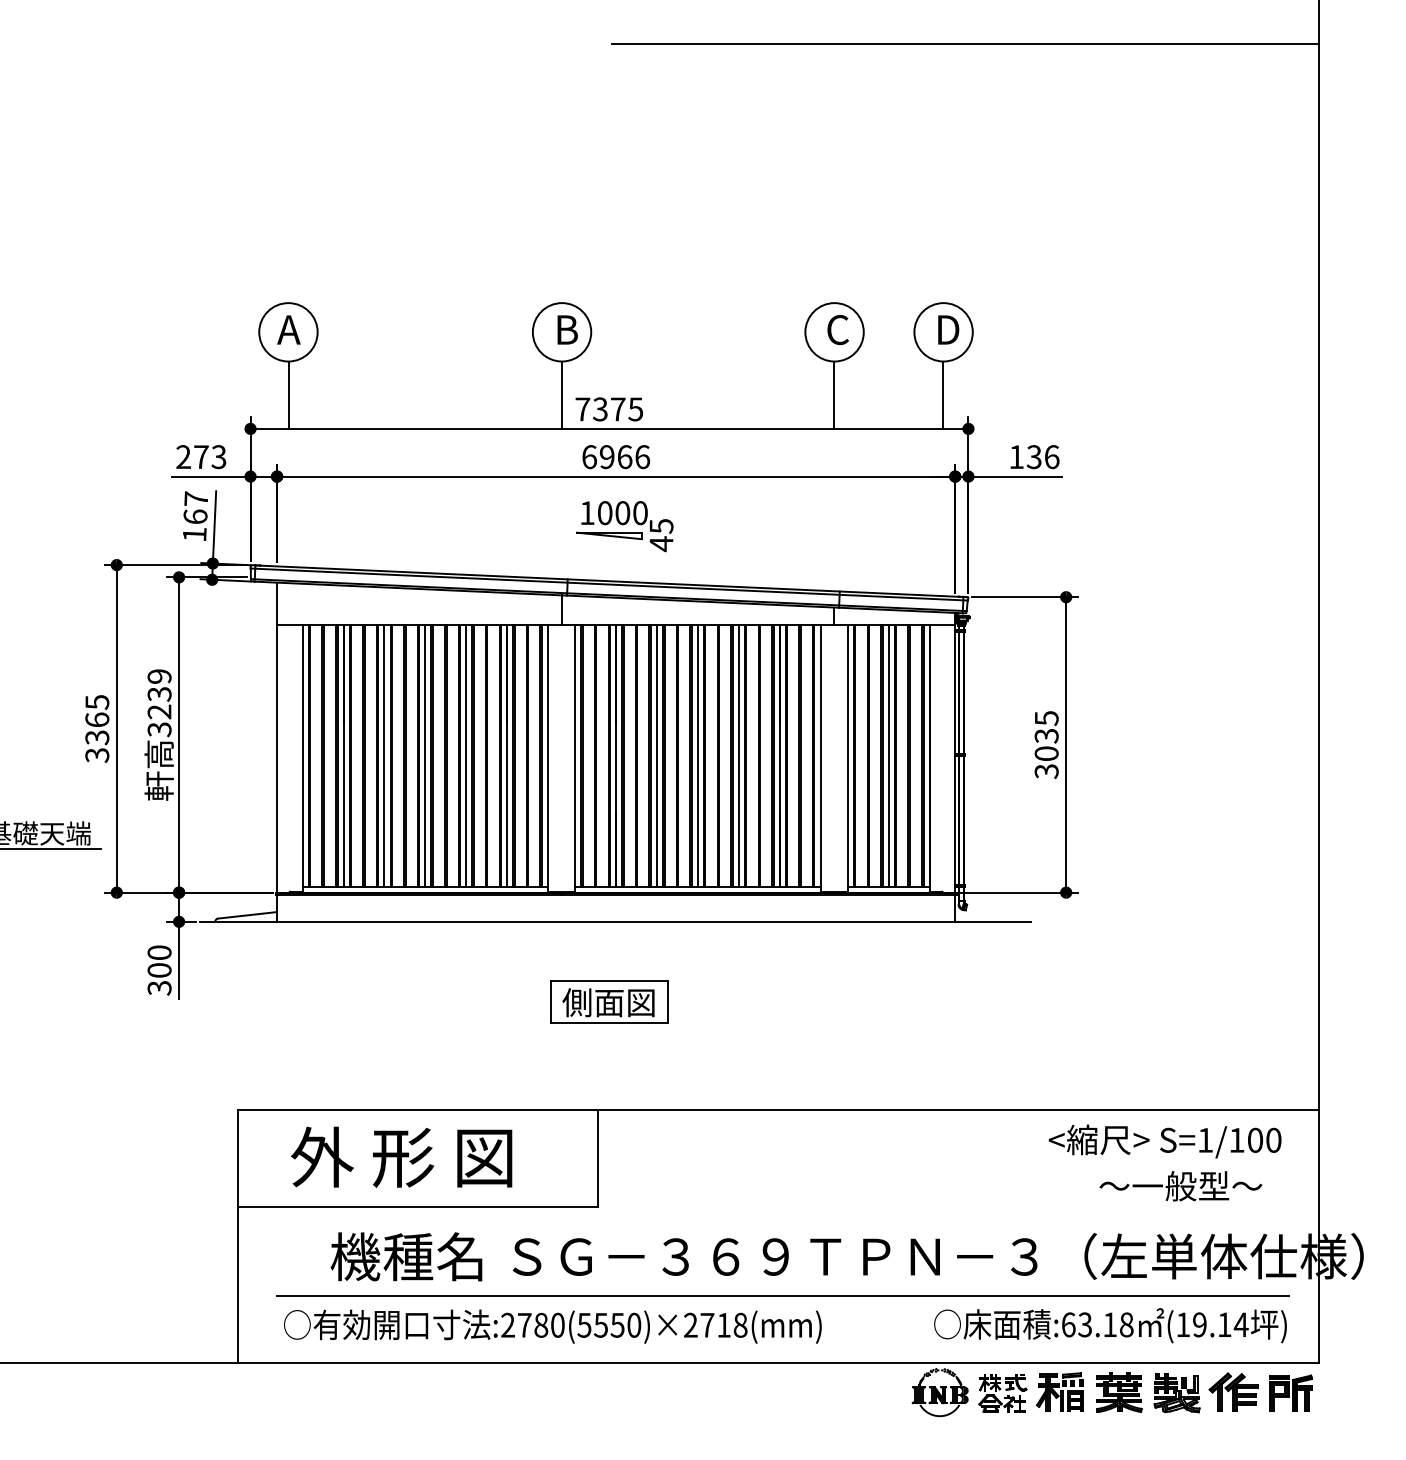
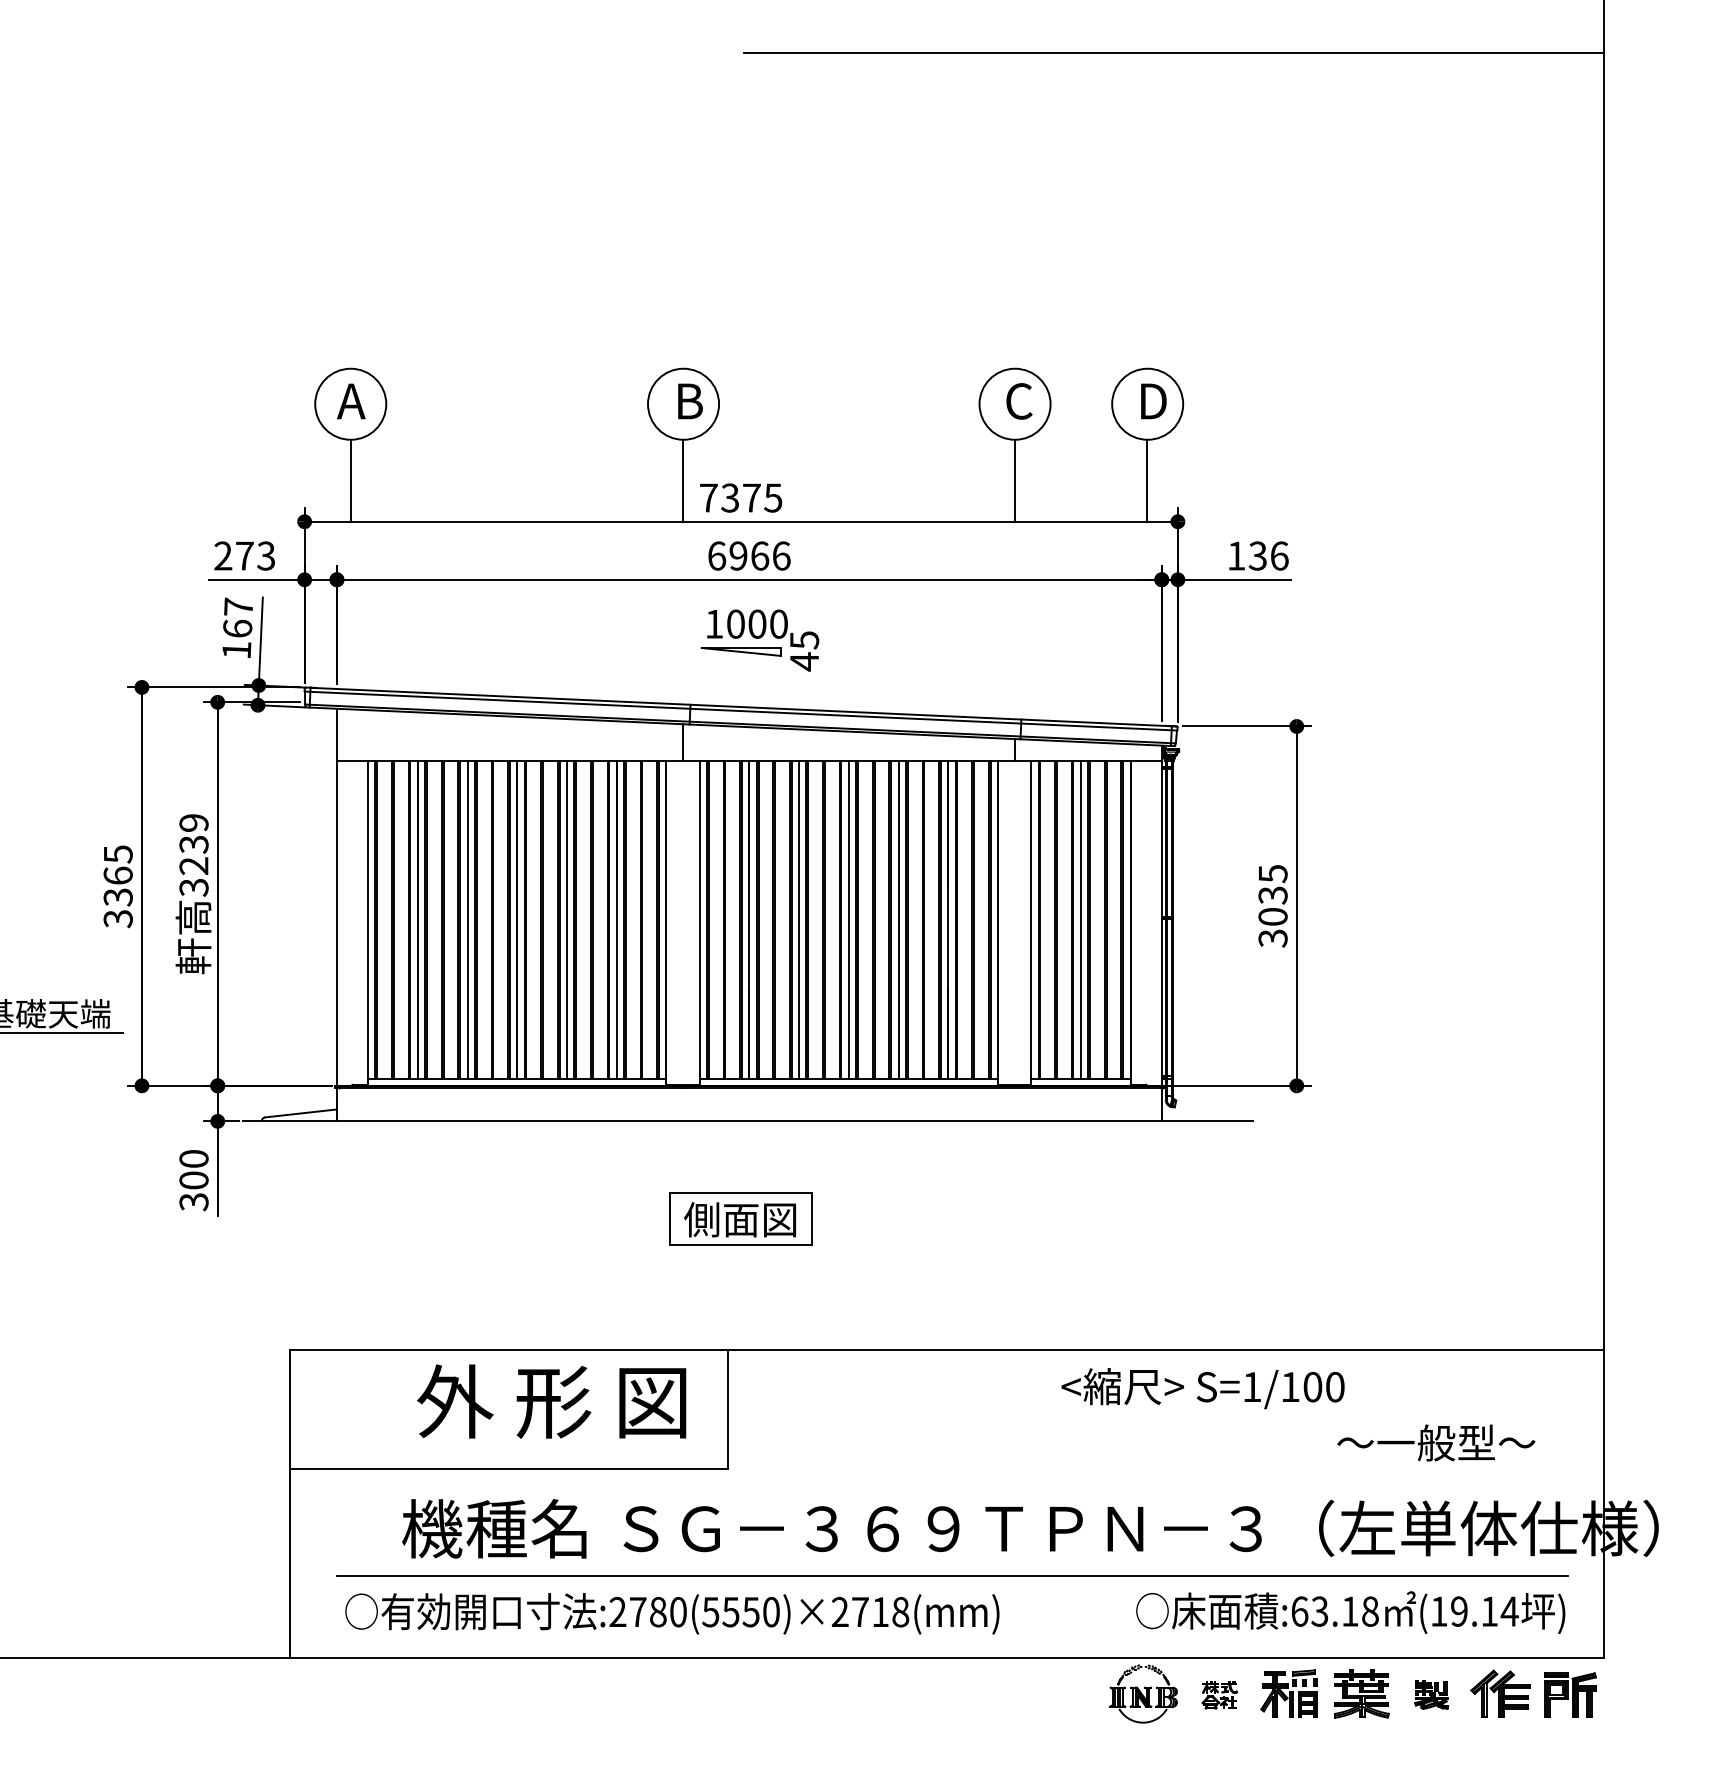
text: (1164, 1141) -> (1202, 1388), moved
text: (401, 1156) -> (551, 1400), moved
part: (1002, 1393) -> (1219, 1695), size x0.6
part: (1176, 1393) -> (1430, 1695), size x0.6

